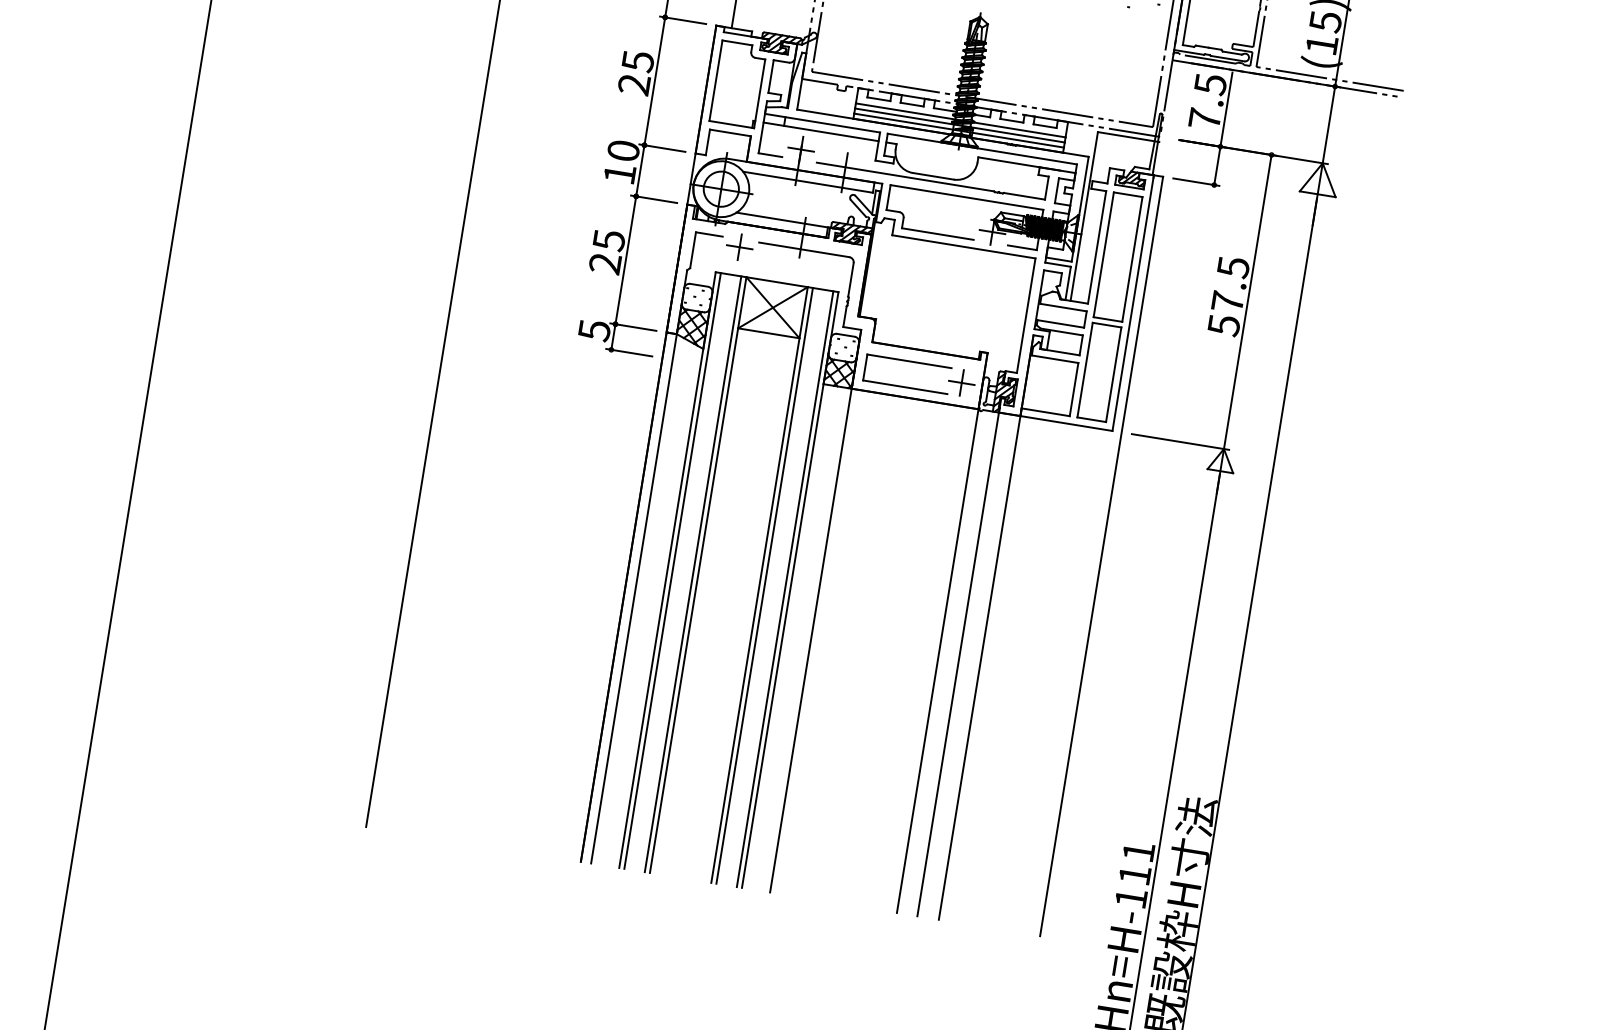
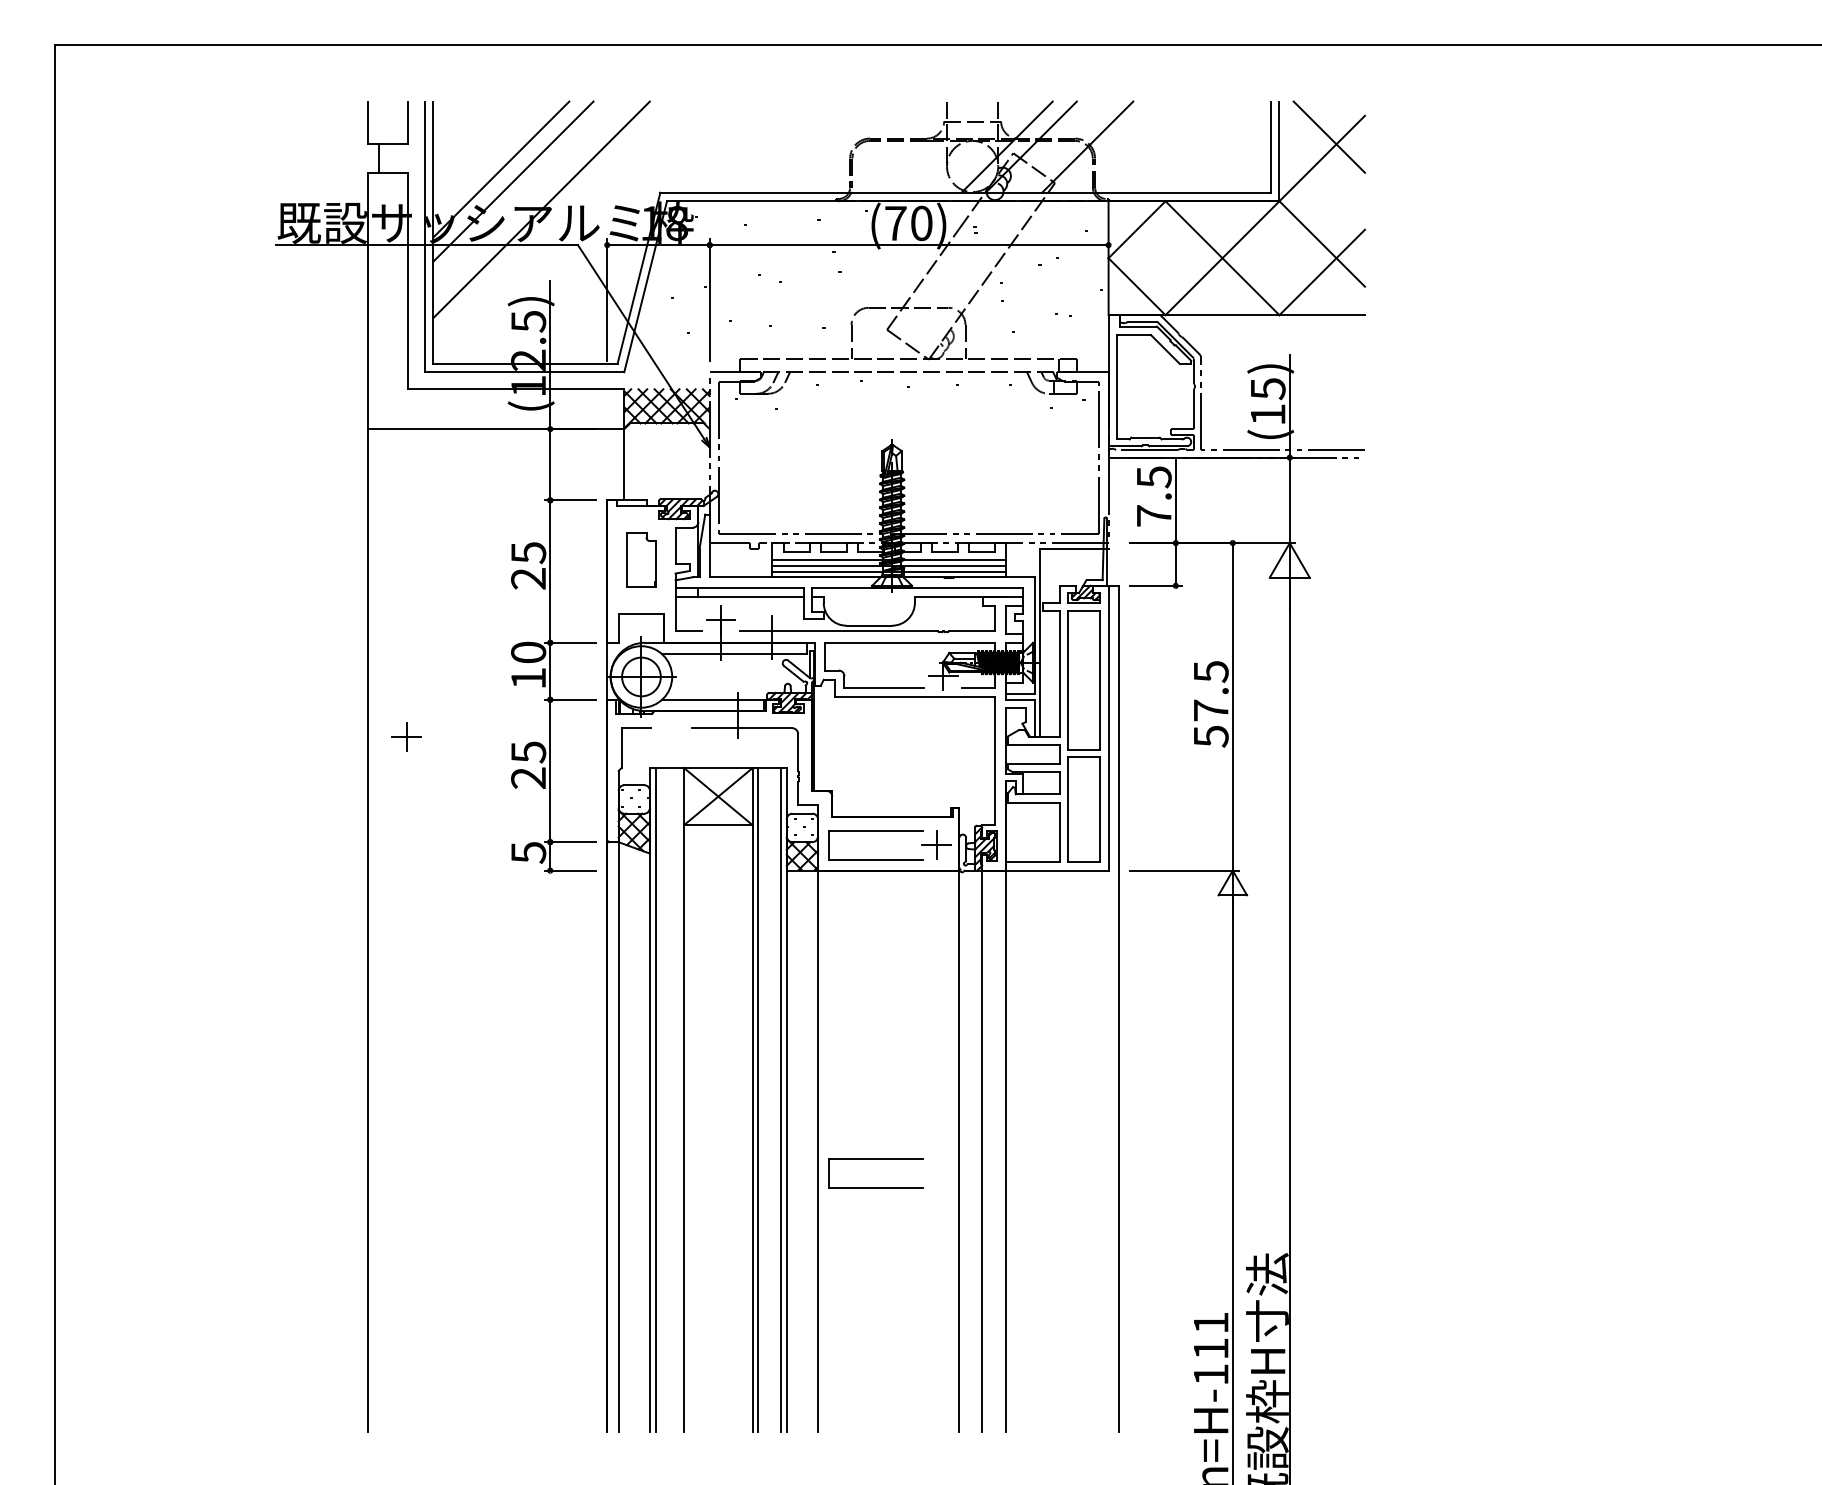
part: (738, 83) -> (641, 559), size x0.6
part: (739, 246) -> (406, 736), moved
line: (693, 573) -> (678, 1099), removed
part: (861, 656) -> (875, 1159), added

